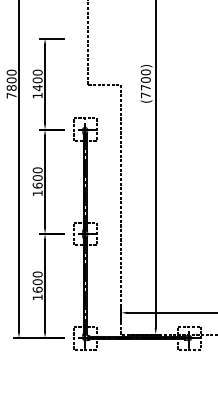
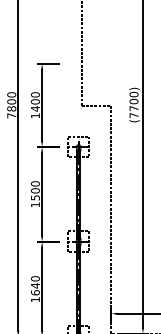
text: (37, 185) -> (35, 197), 1600 -> 1500
text: (37, 282) -> (35, 286), 1600 -> 1640

